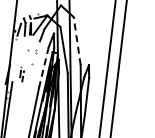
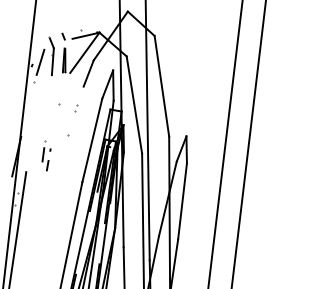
line: (77, 40) -> (162, 84), dashed -> solid
line: (43, 67) -> (91, 141), dashed -> solid

